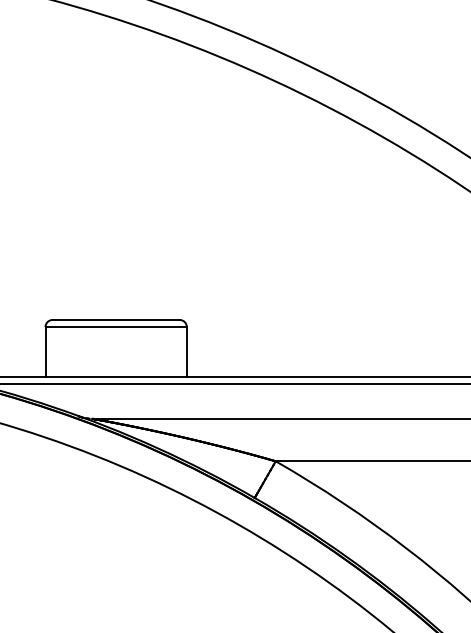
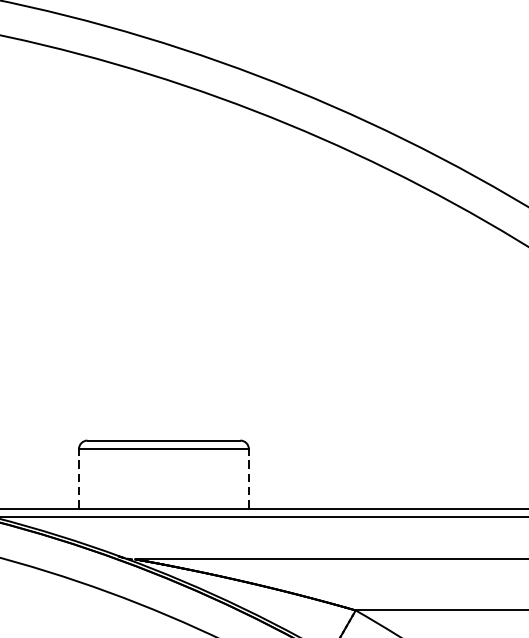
line: (45, 351) -> (78, 478), solid -> dashed
line: (186, 351) -> (248, 478), solid -> dashed

